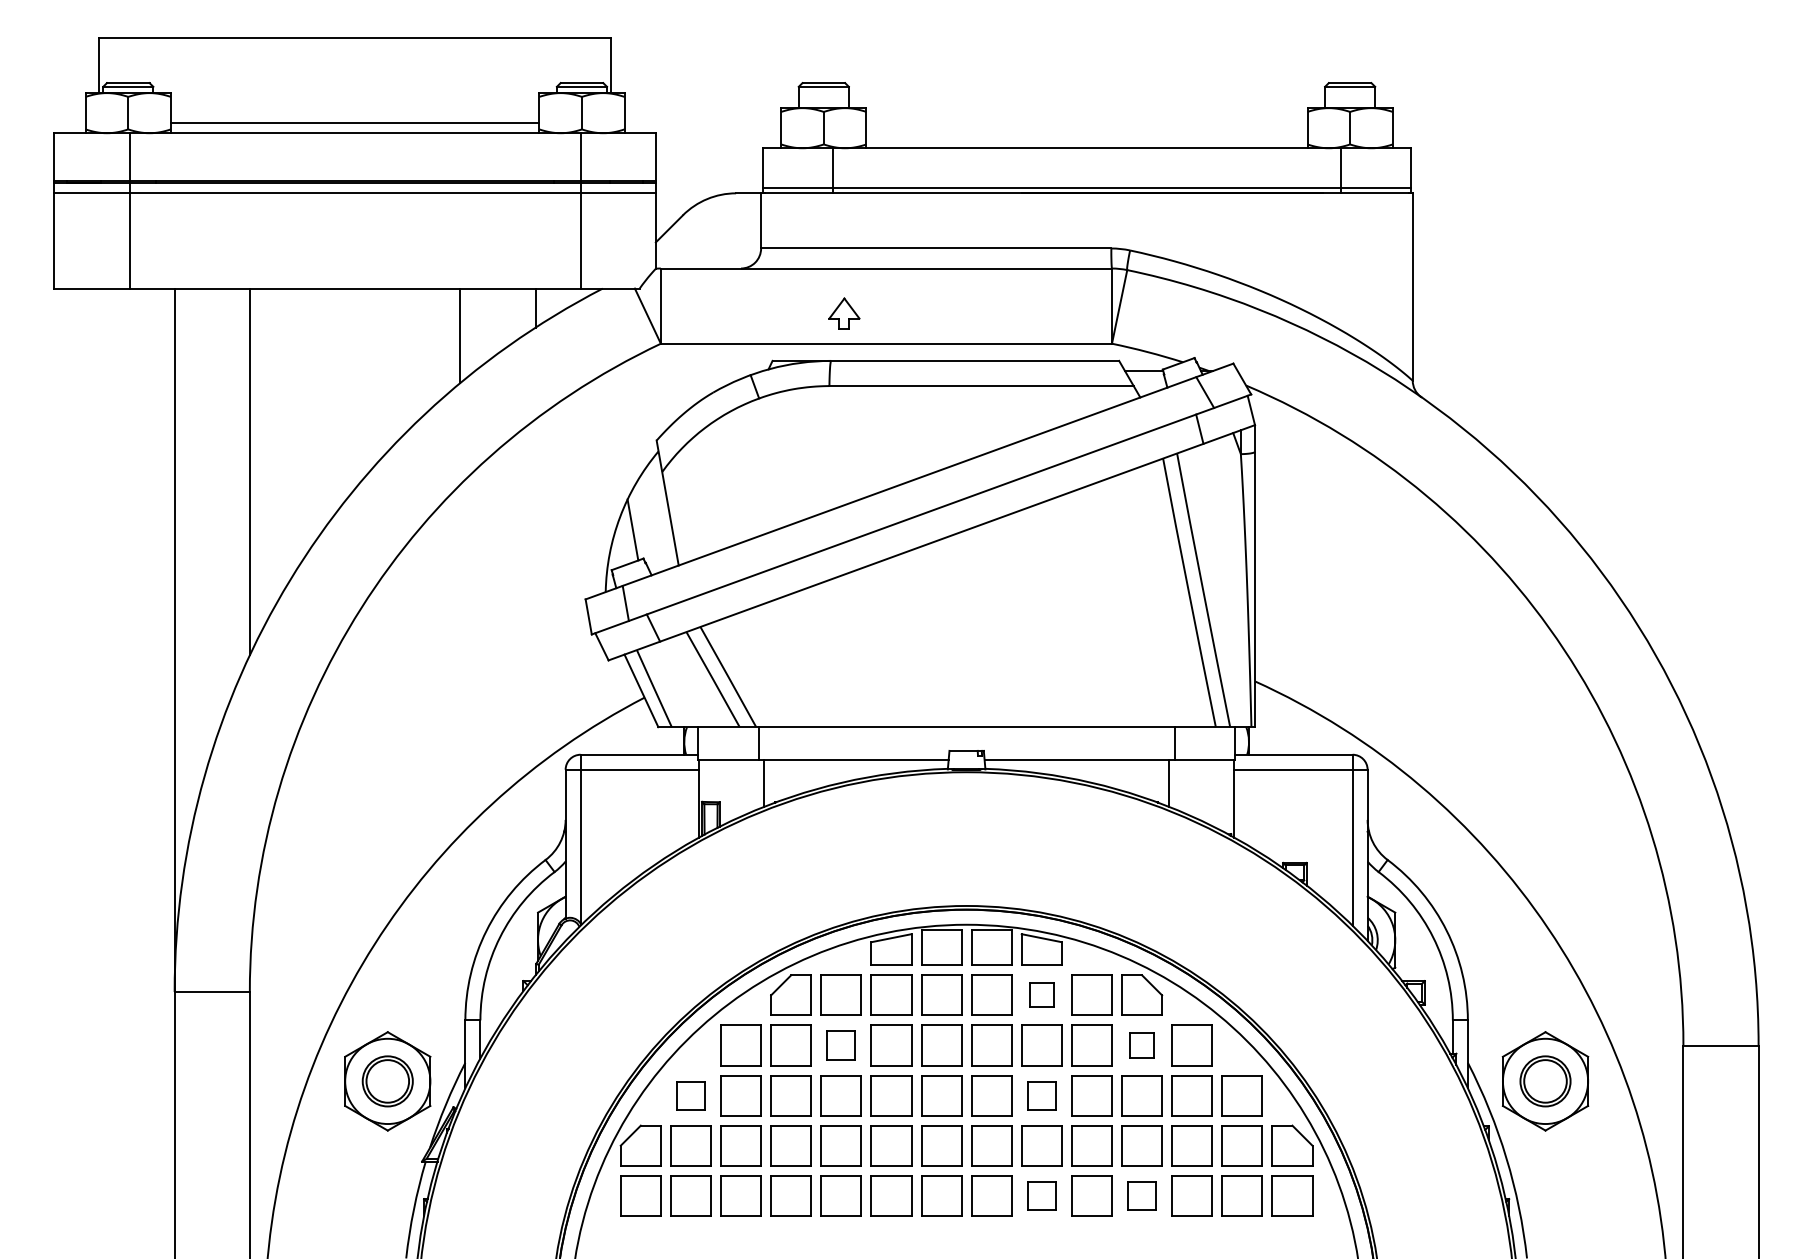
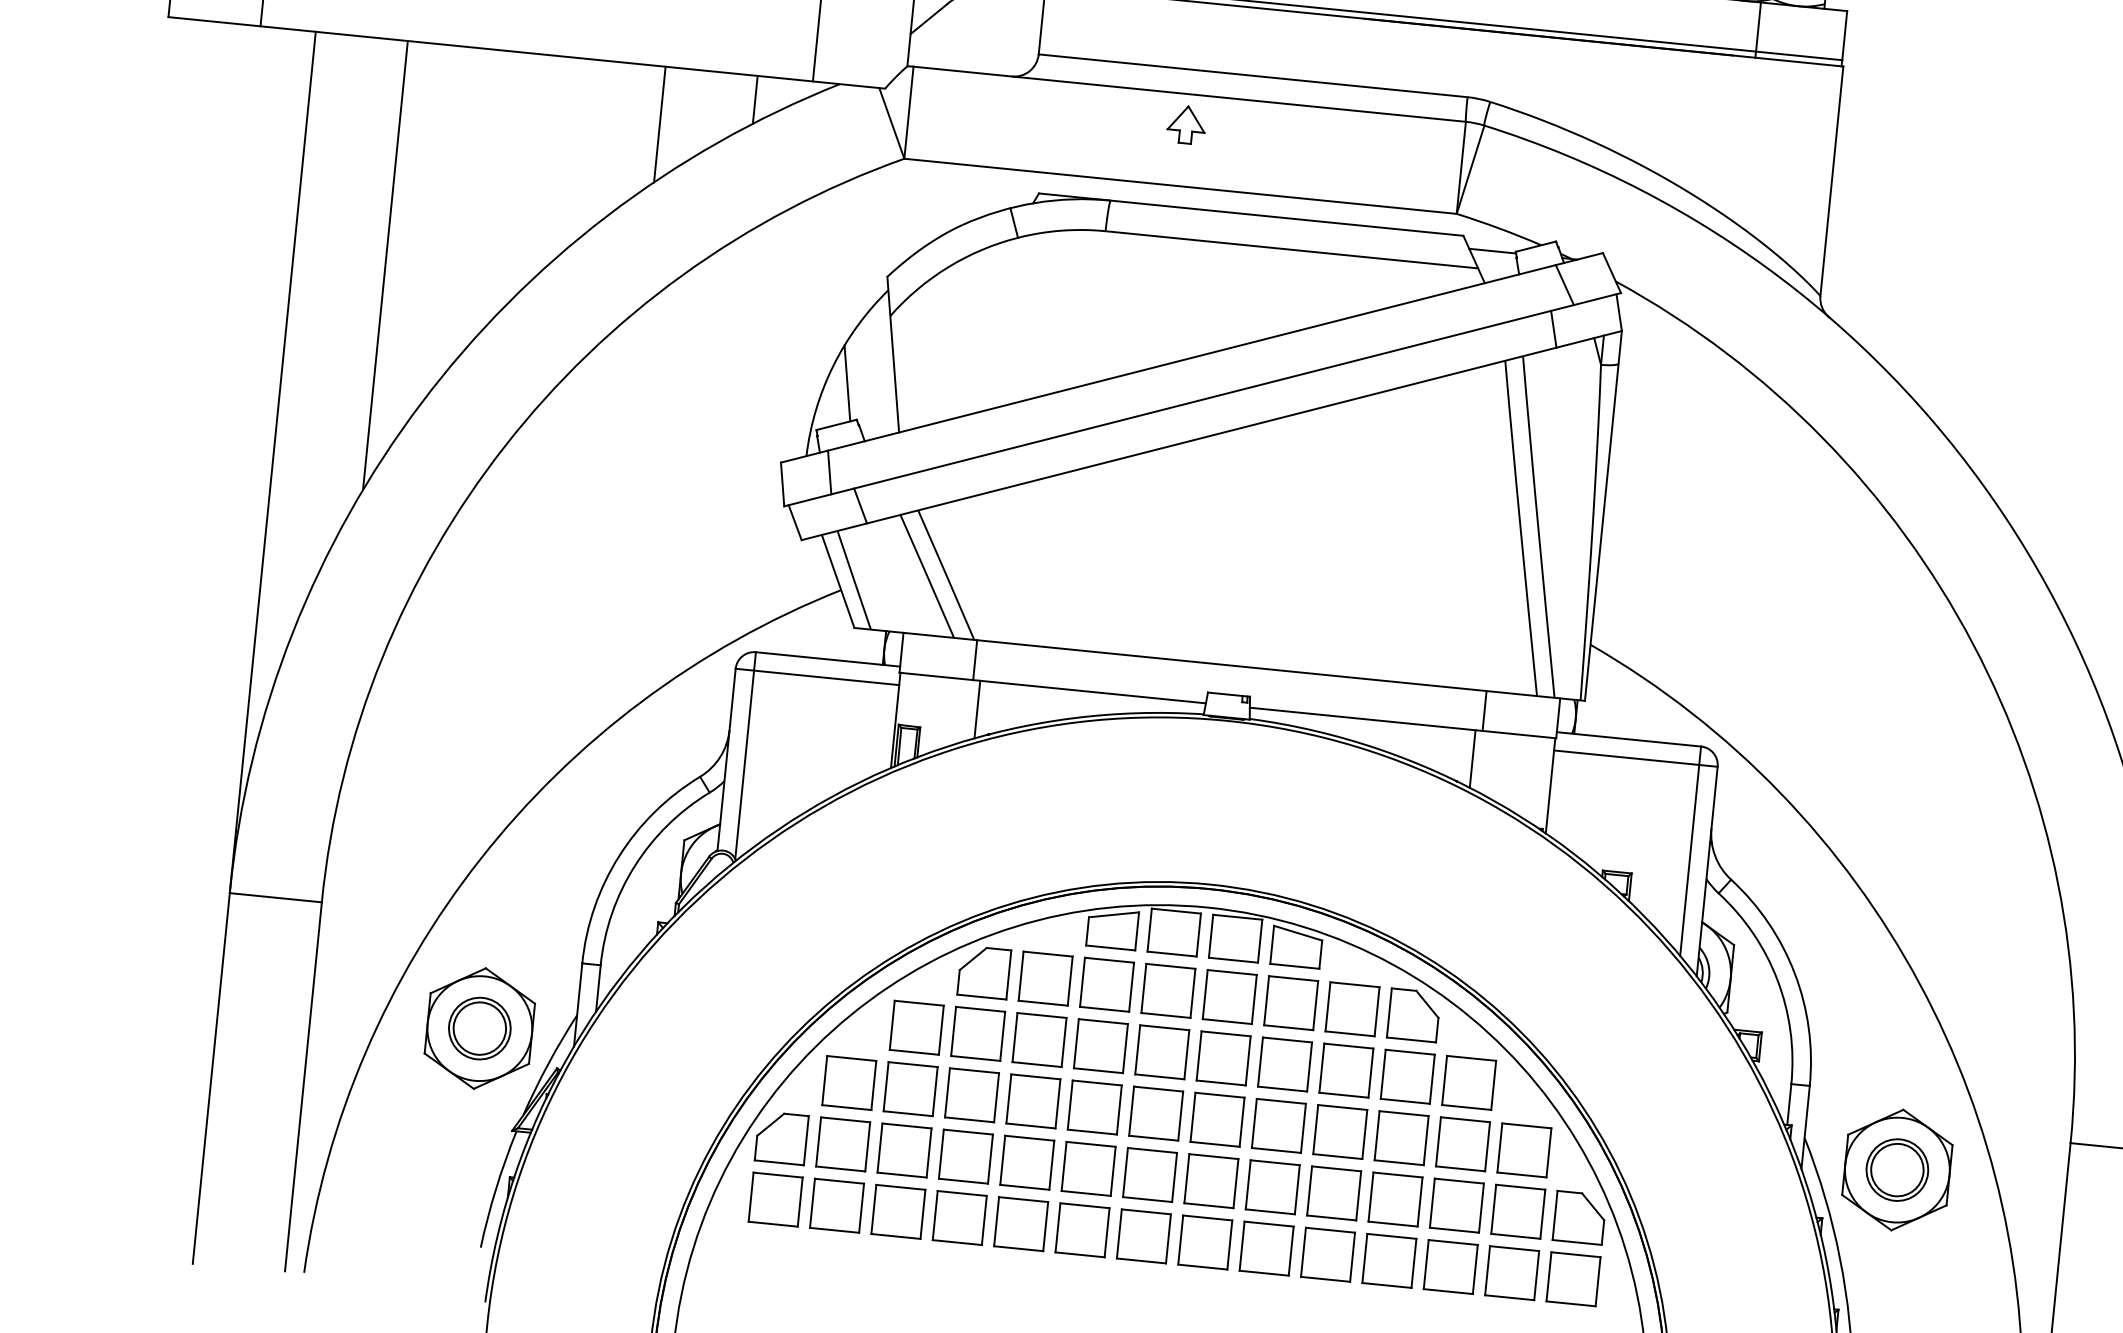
part: (844, 313) -> (1186, 124), moved
part: (1041, 994) -> (1290, 1002), size x1.67
part: (840, 1045) -> (1038, 1039), size x1.43
part: (1141, 1045) -> (1407, 1076), size x1.67
part: (690, 1095) -> (848, 1082), size x1.43
part: (1041, 1095) -> (1278, 1125), size x1.43
part: (1041, 1195) -> (1266, 1248), size x1.43
part: (1141, 1195) -> (1388, 1260), size x1.43

